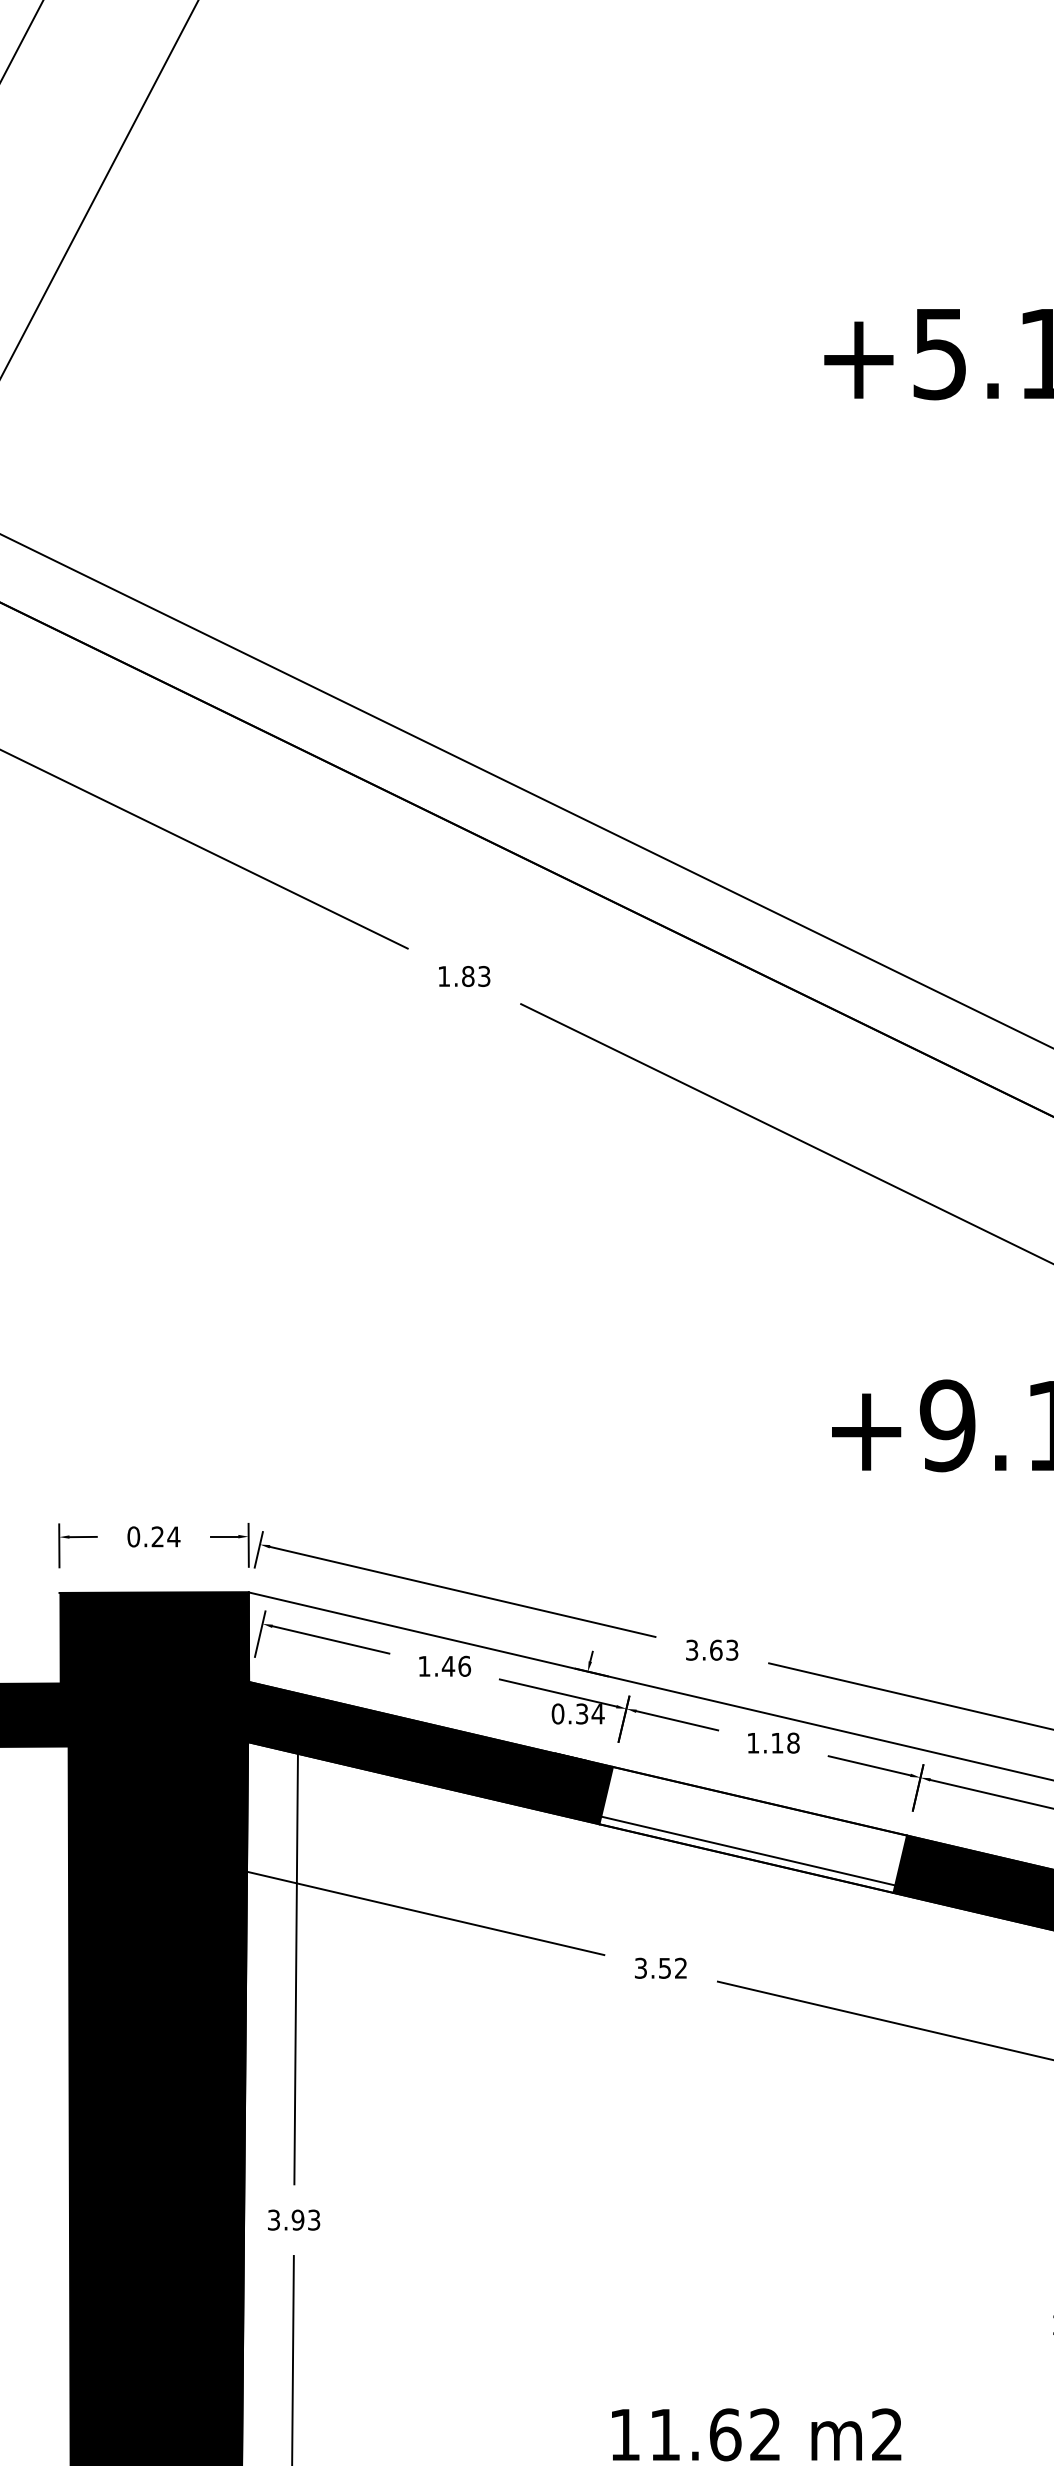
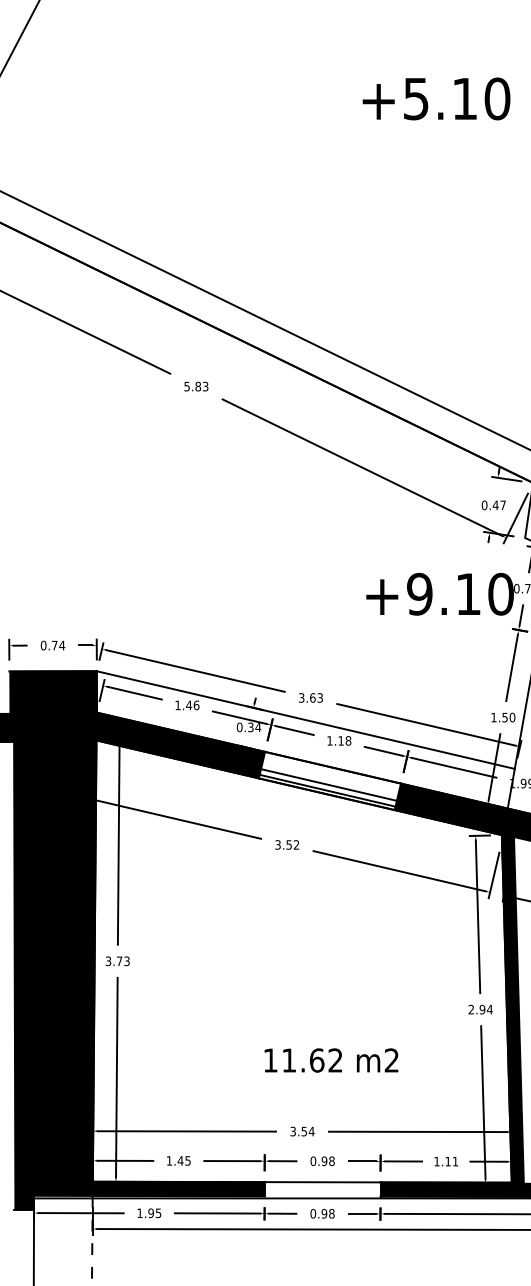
text: (442, 976) -> (186, 386), 1.83 -> 5.83
text: (157, 1536) -> (54, 645), 0.24 -> 0.74
line: (750, 1837) -> (328, 784), added
text: (297, 2220) -> (119, 961), 3.93 -> 3.73

